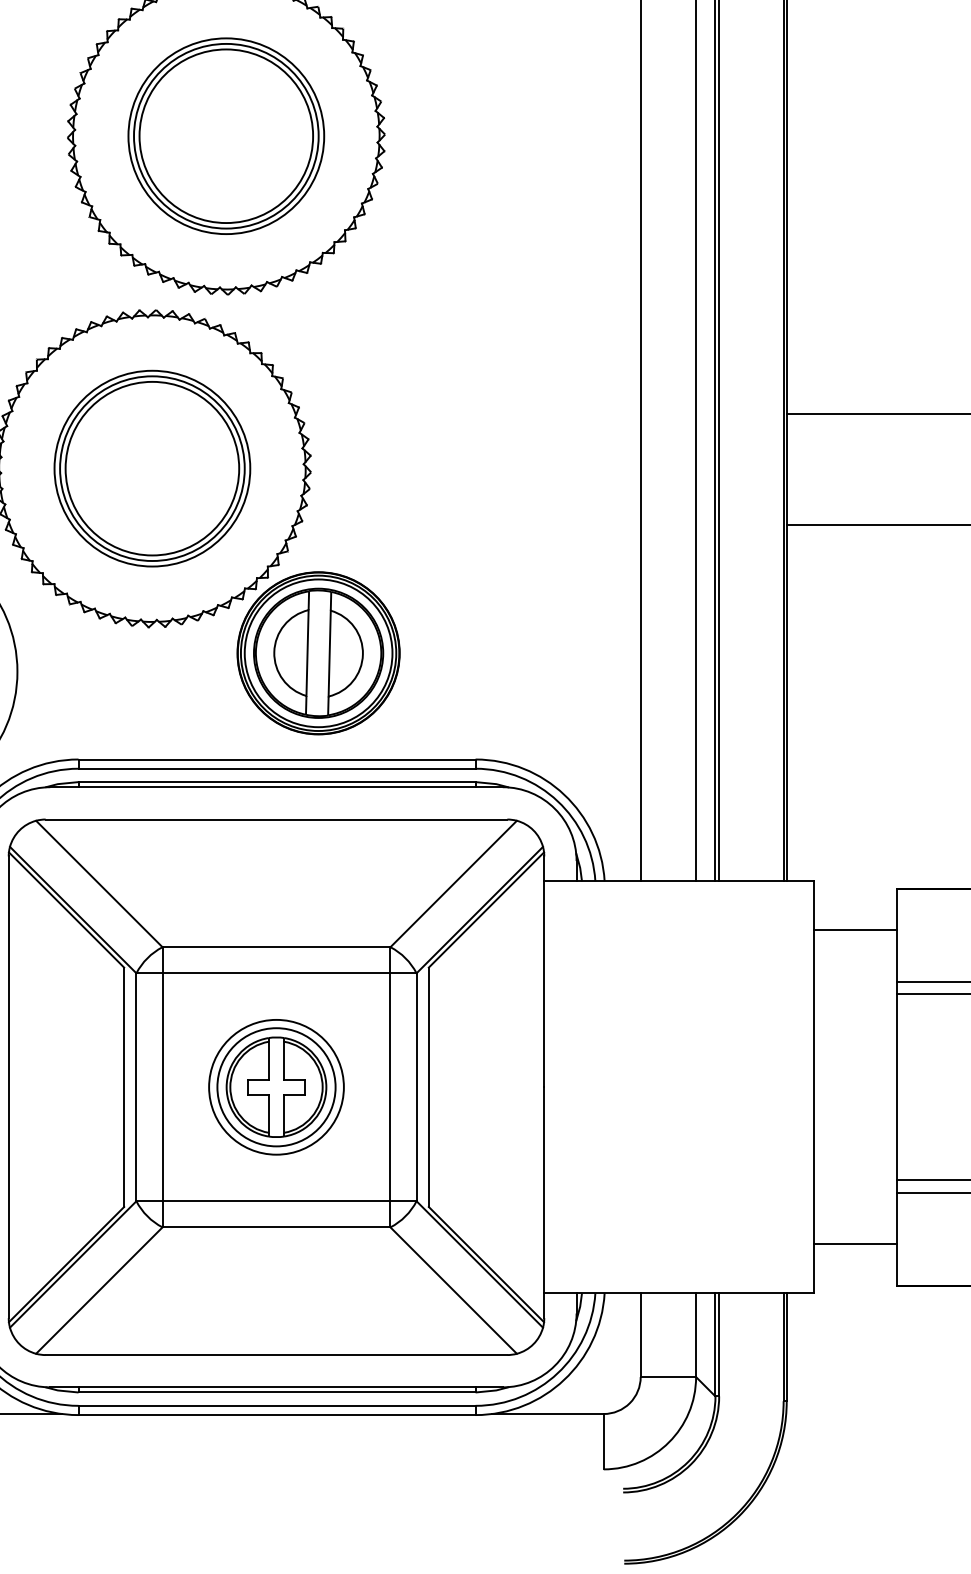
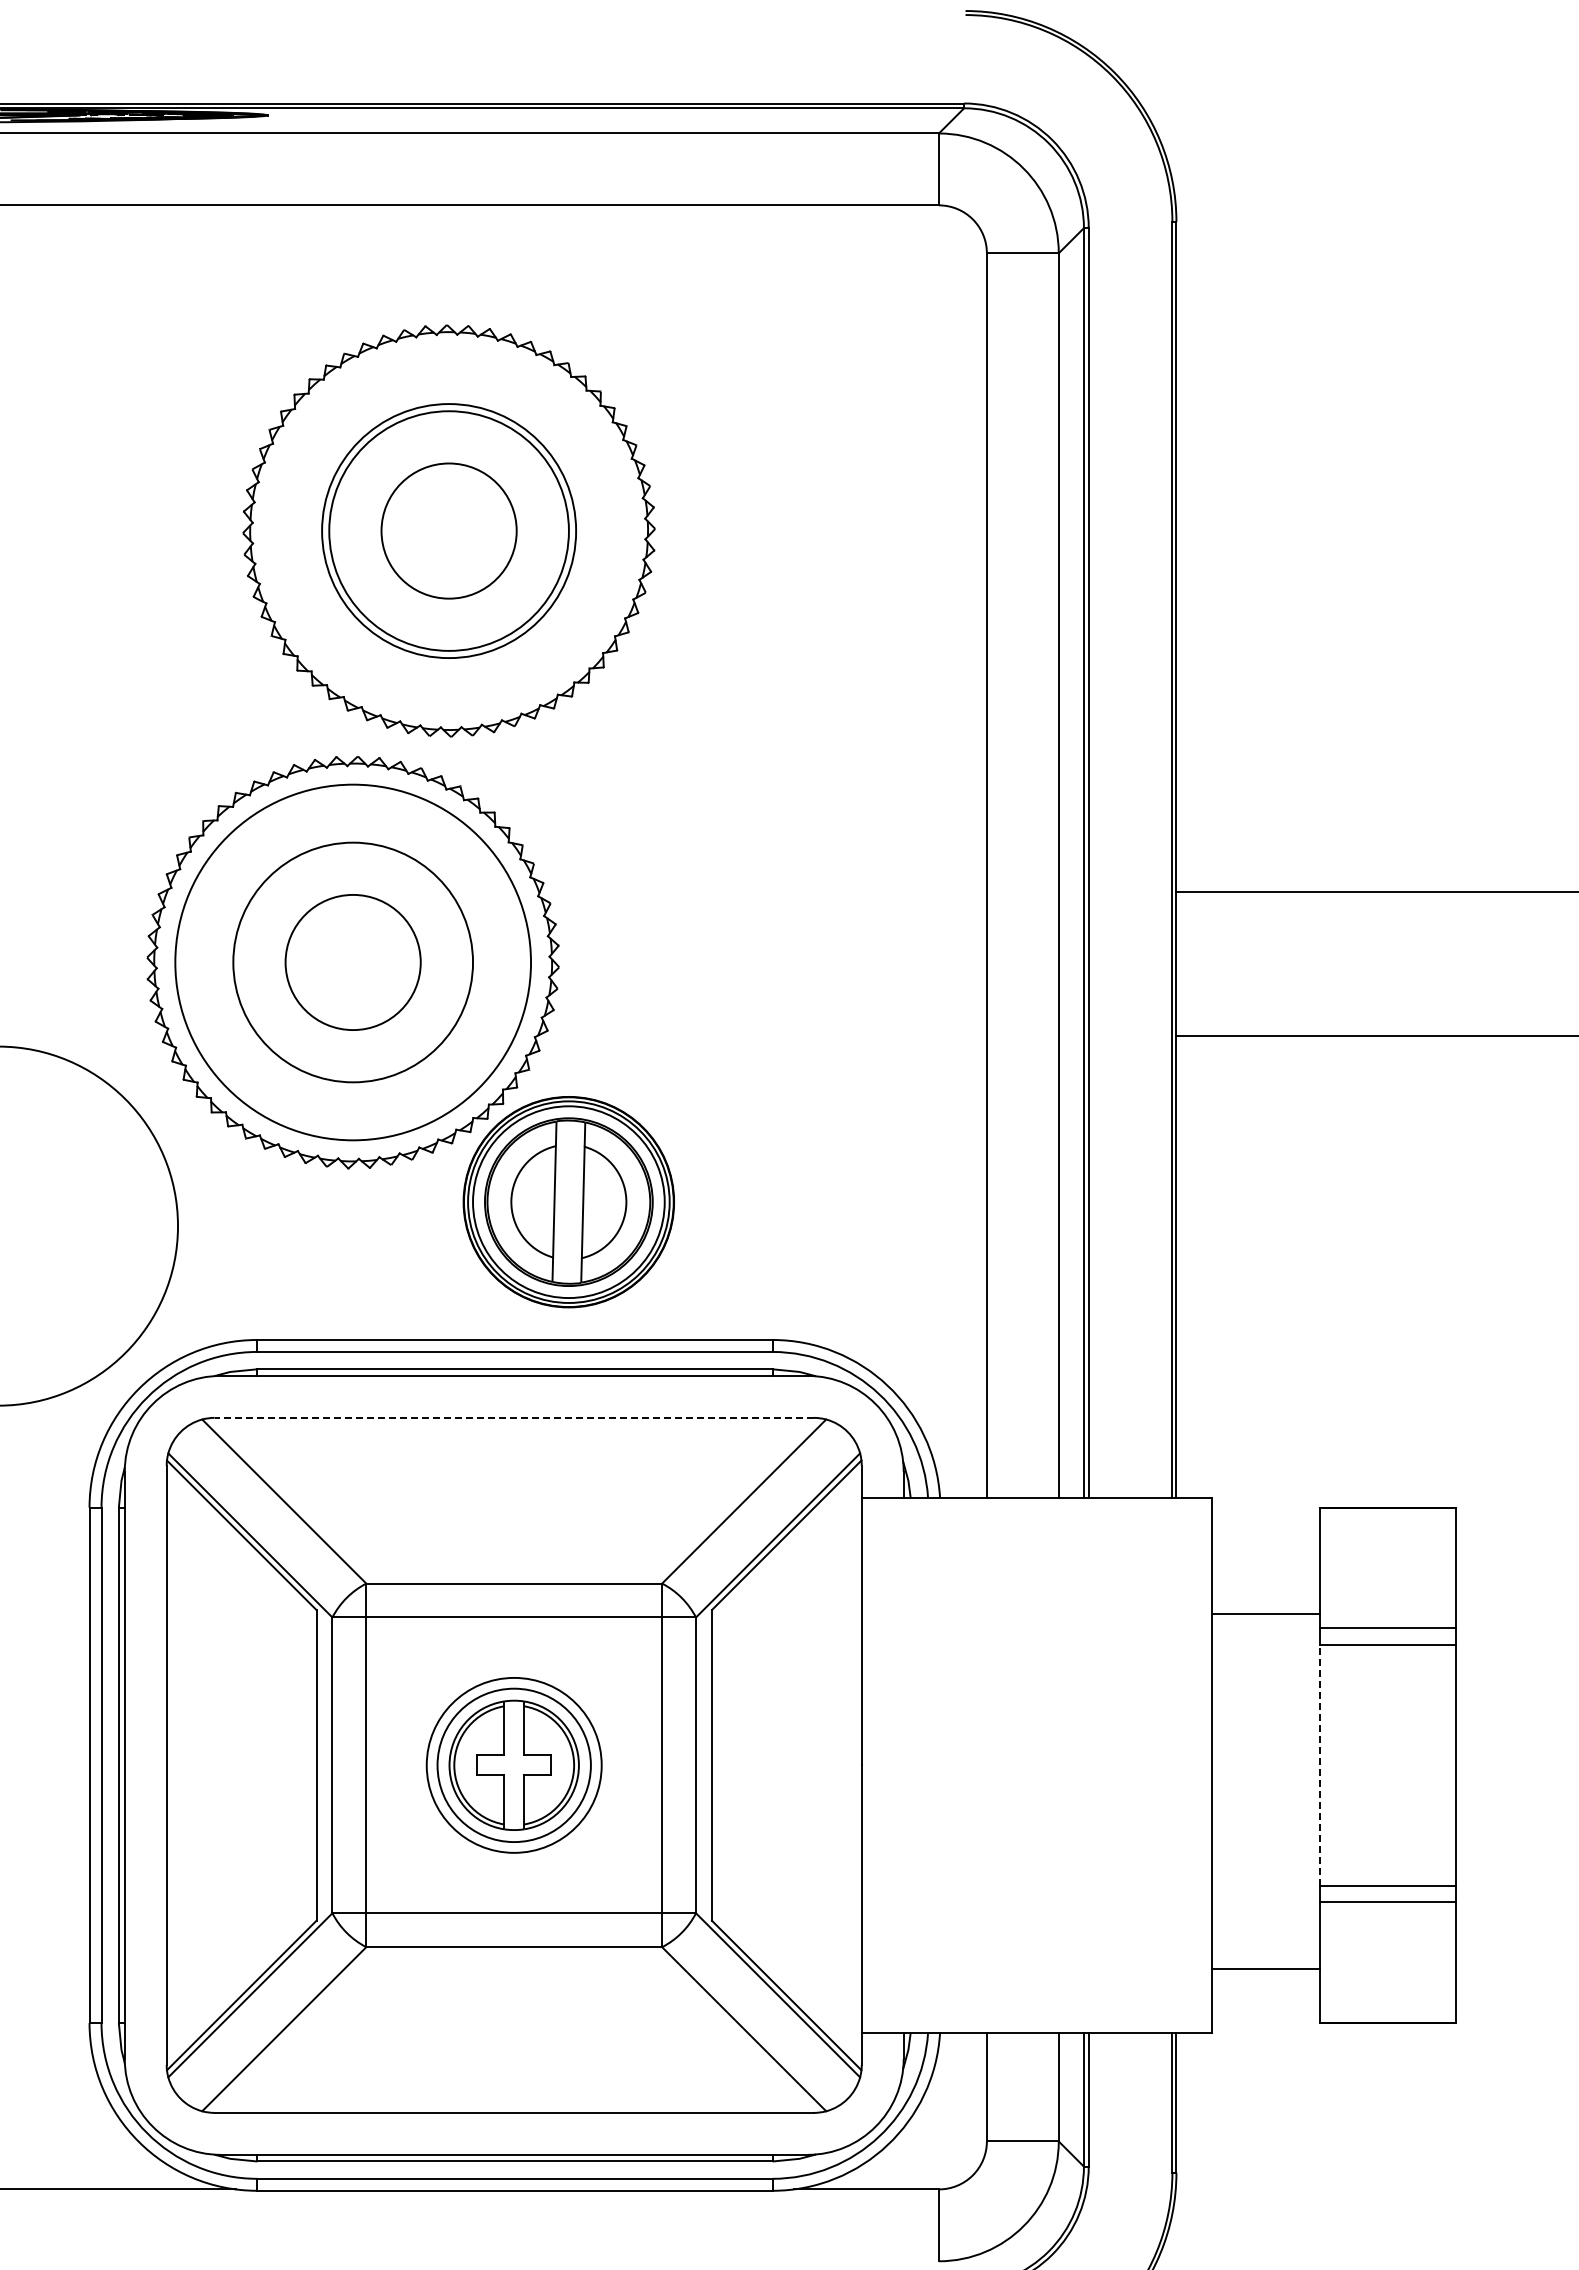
circle: (225, 135) -> (448, 530), size x0.6
circle: (151, 468) -> (352, 962), size x0.6
circle: (152, 468) -> (353, 962), size x1.4
line: (276, 819) -> (514, 1417), solid -> dashed
line: (855, 930) -> (1265, 1613), moved
line: (896, 1087) -> (1319, 1765), solid -> dashed

